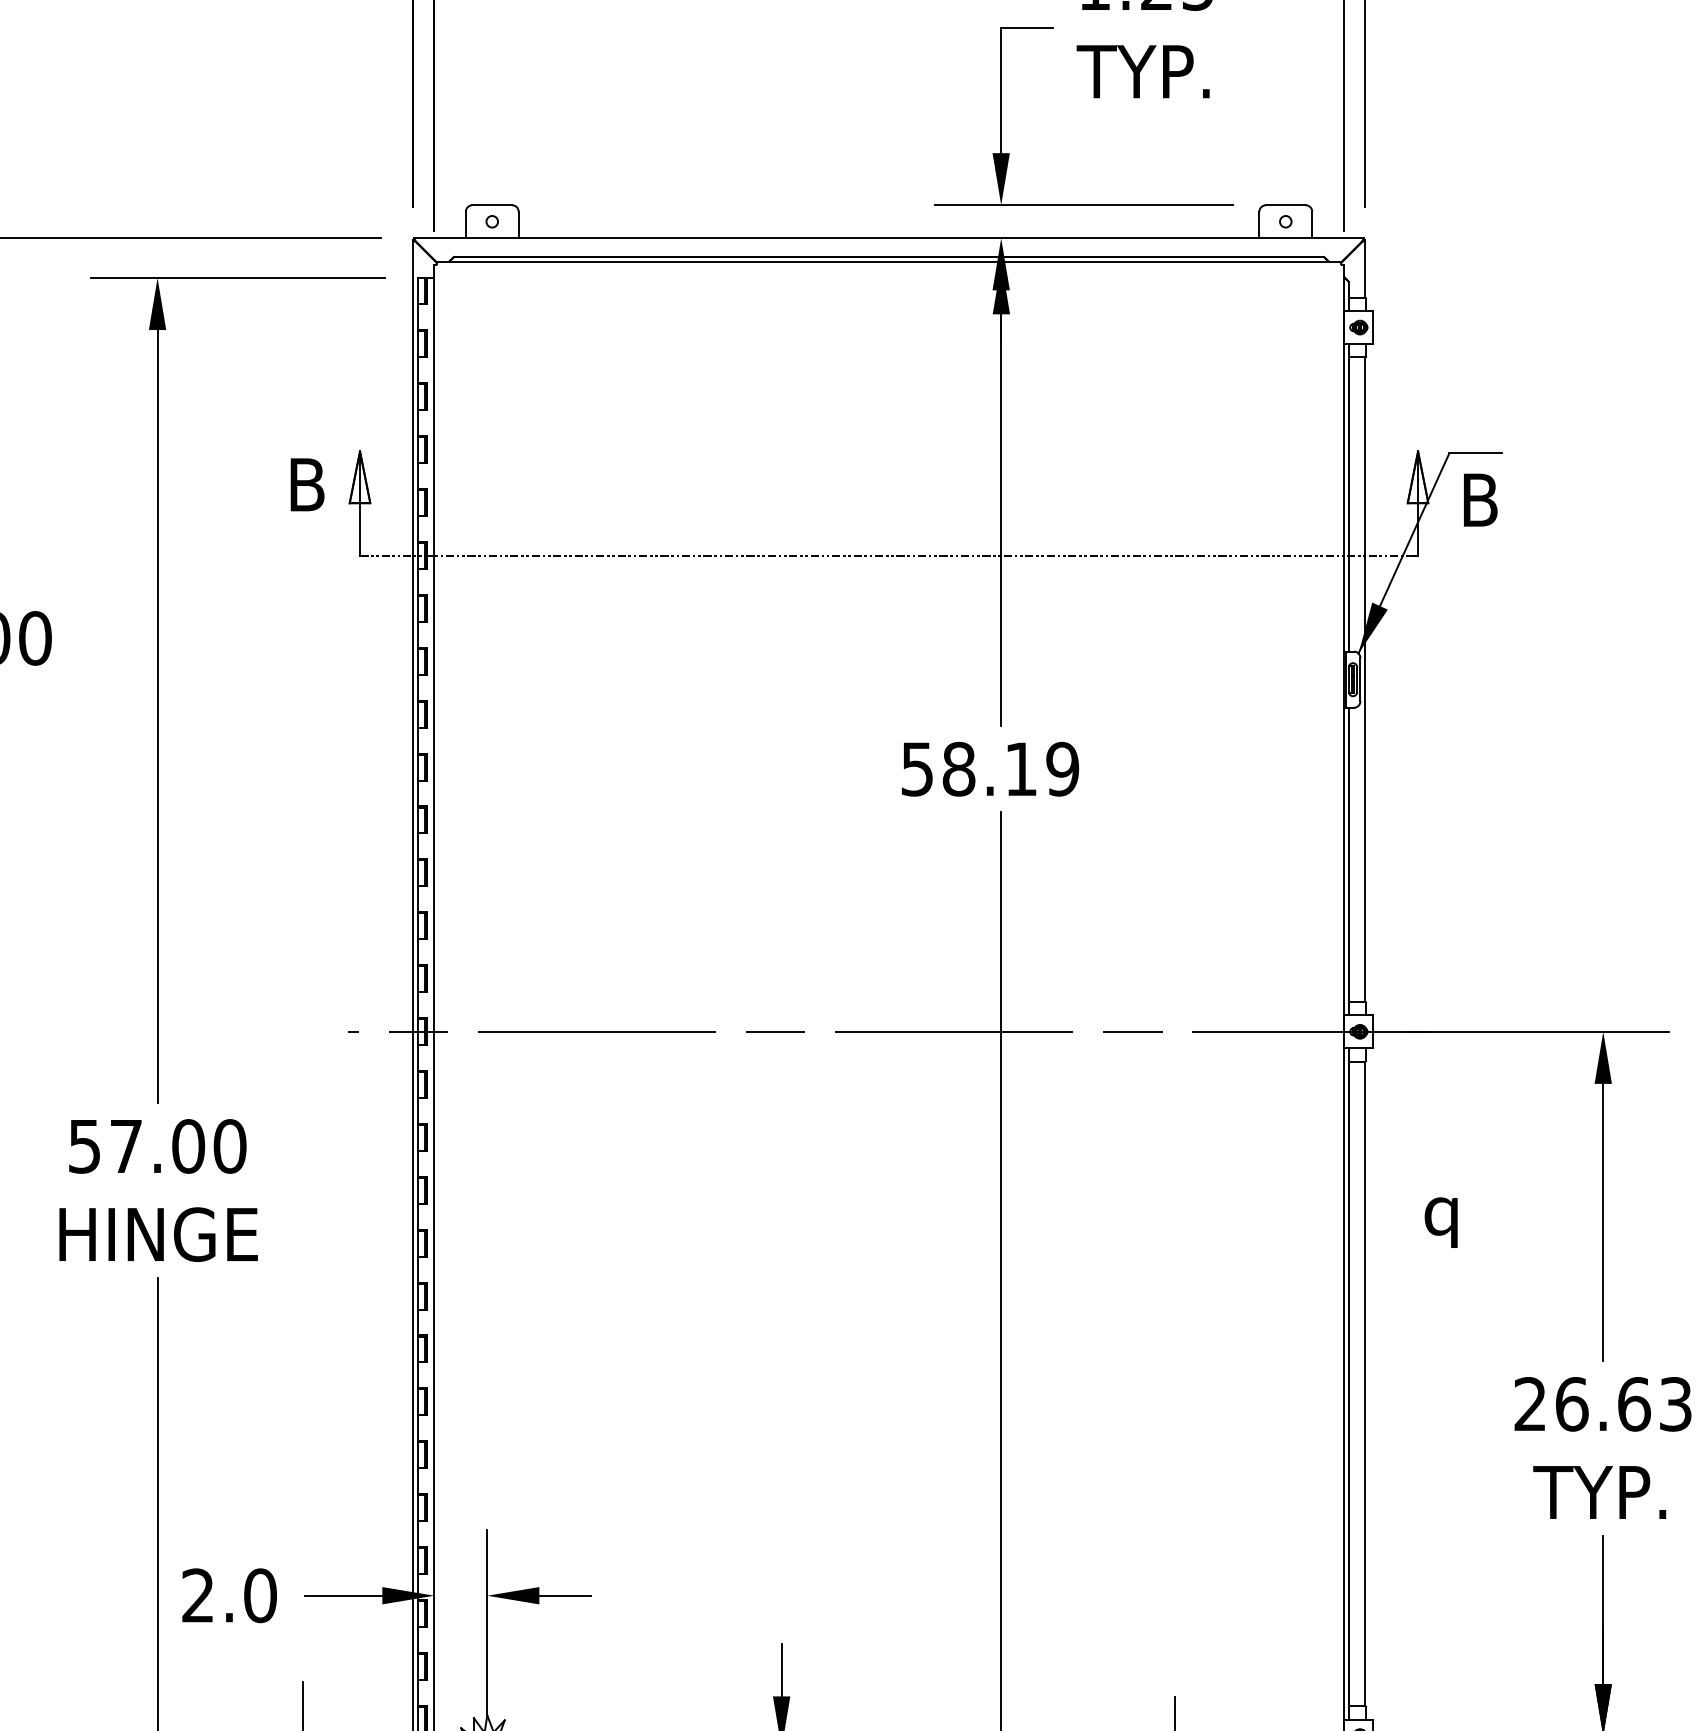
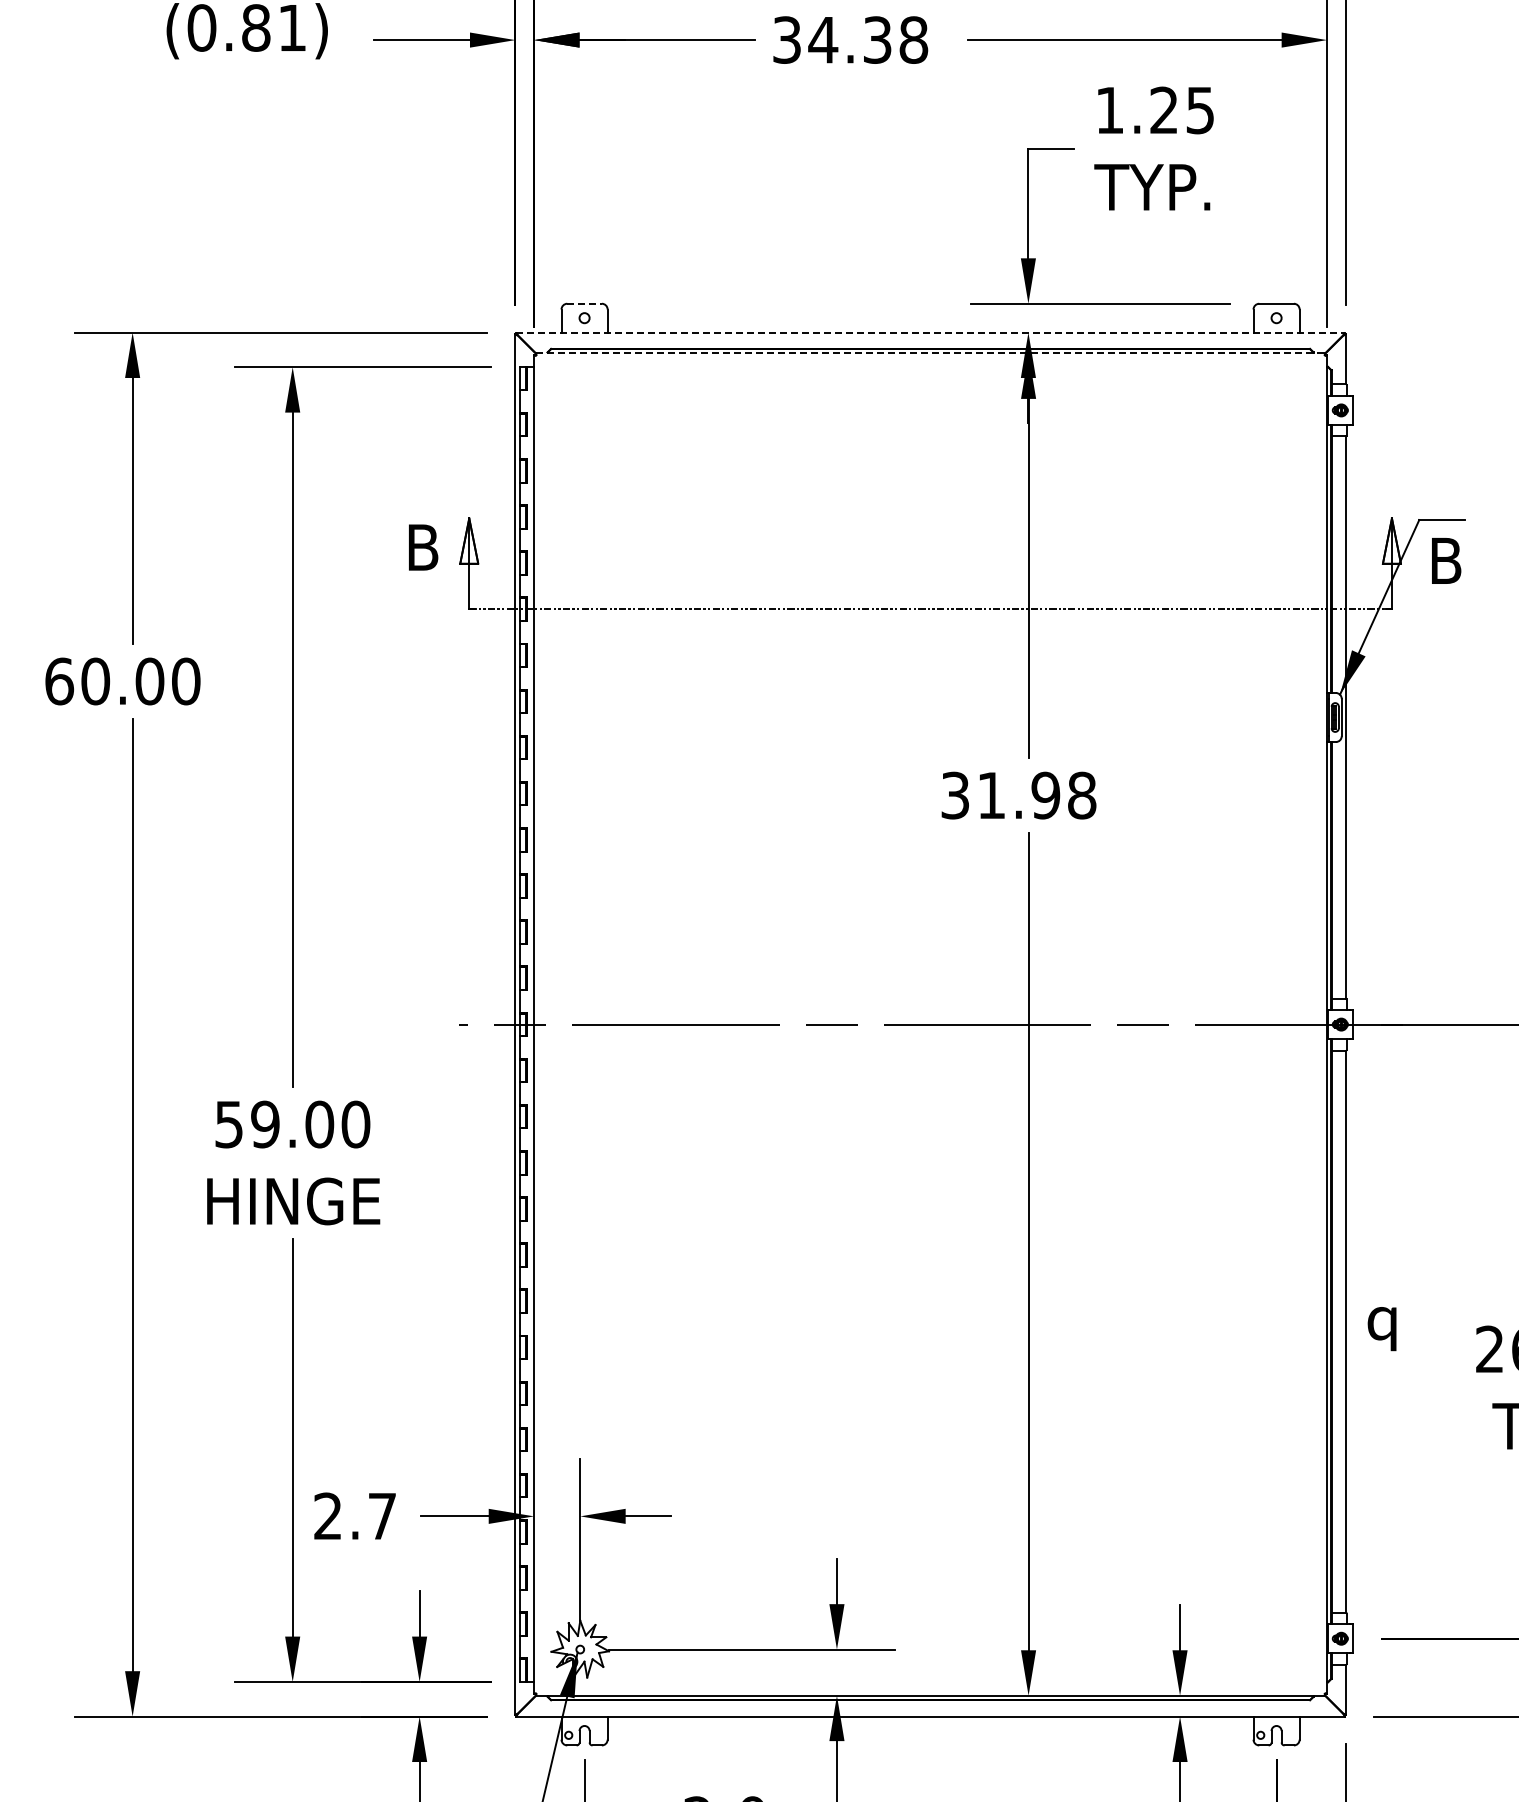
line: (493, 204) -> (585, 303), solid -> dashed
line: (890, 238) -> (931, 332), solid -> dashed
line: (888, 262) -> (930, 353), solid -> dashed
text: (990, 769) -> (1019, 795), 58.19 -> 31.98
text: (126, 1146) -> (265, 1124), 57.00 -> 59.00
text: (1440, 1223) -> (1381, 1329), moved
text: (260, 1595) -> (382, 1516), 2.0 -> 2.7

